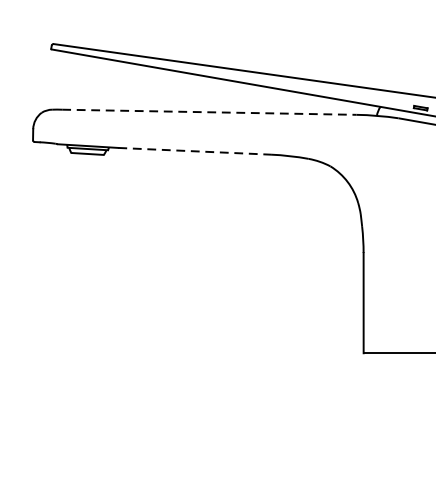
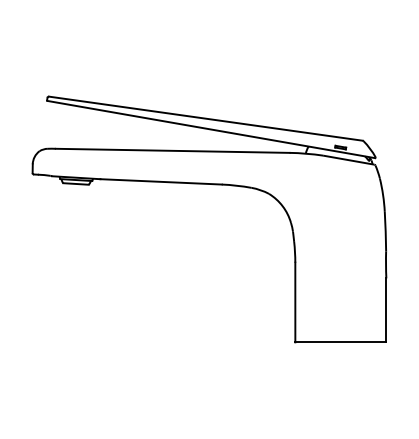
line: (209, 111) -> (172, 150), dashed -> solid
line: (195, 150) -> (161, 181), dashed -> solid

